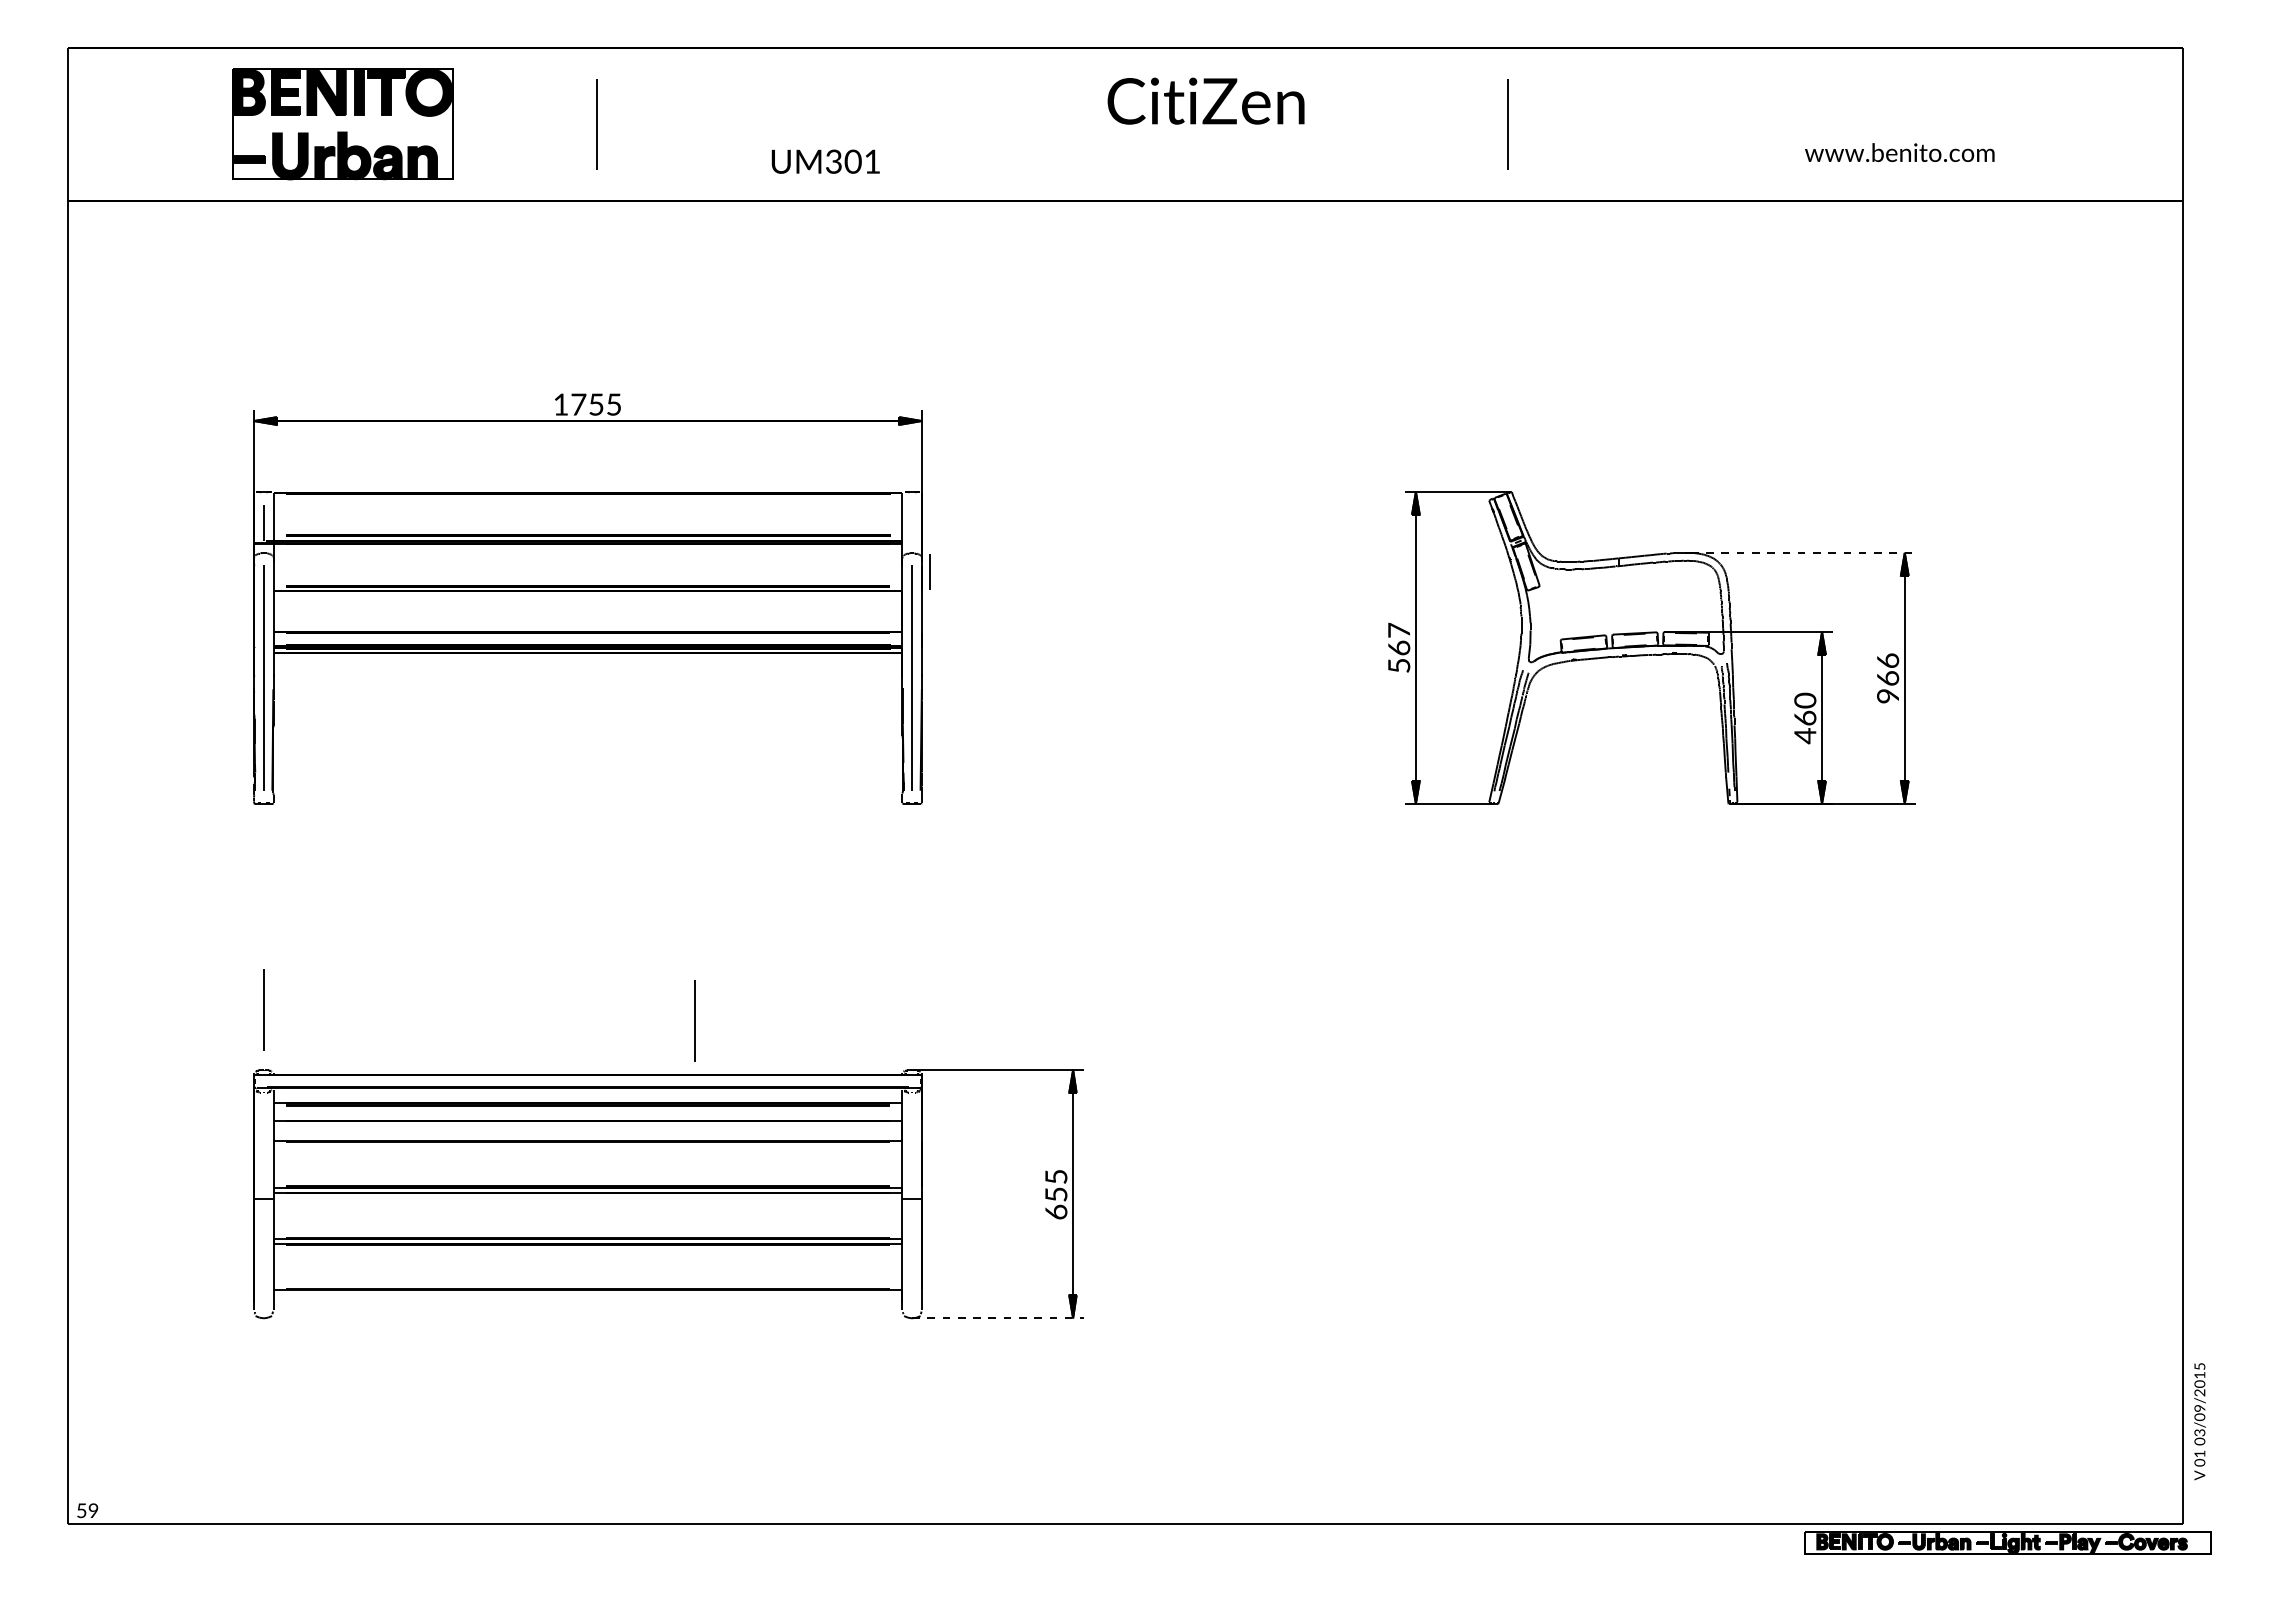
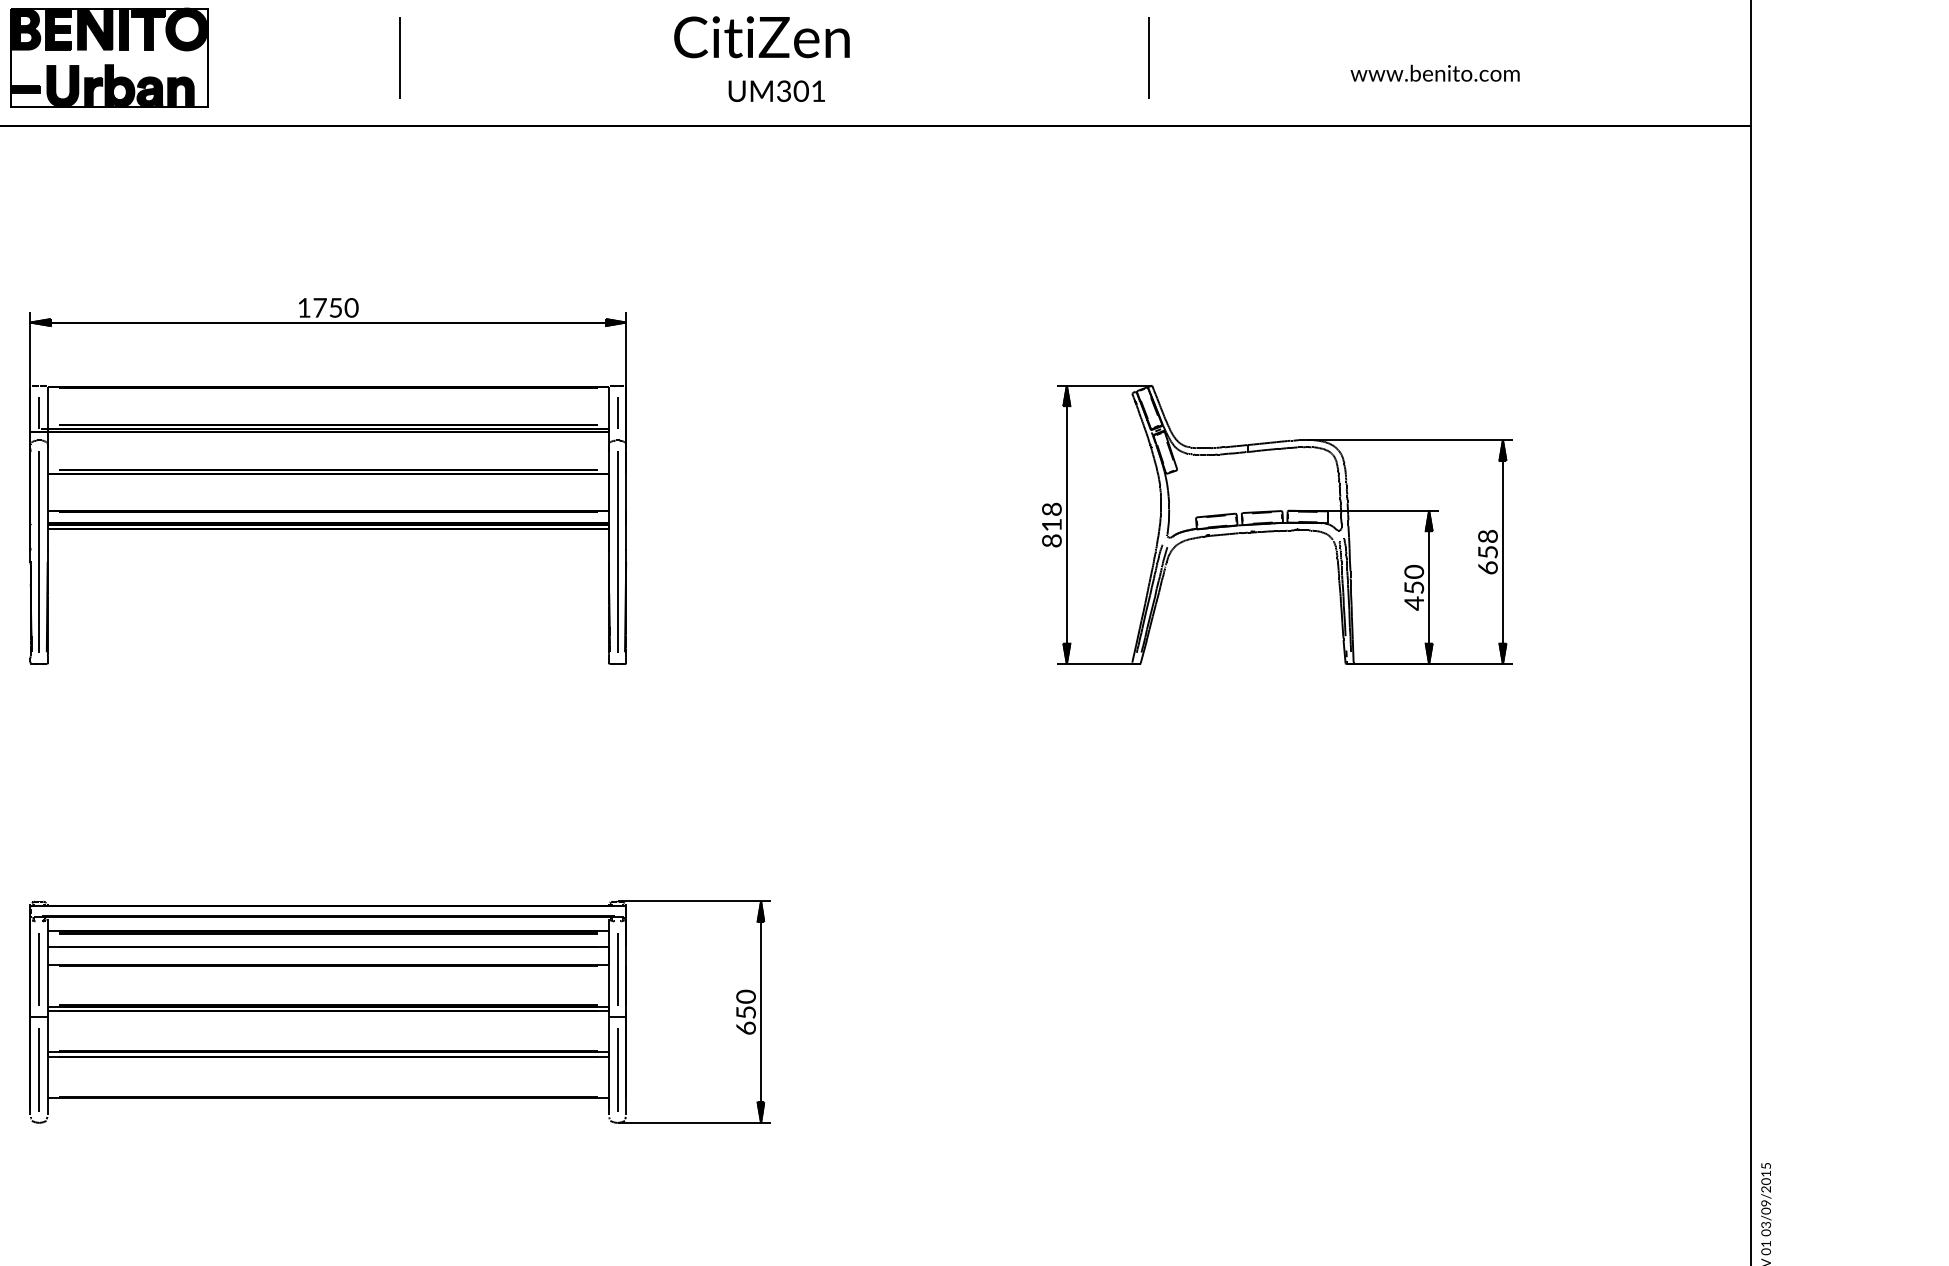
text: (1205, 100) -> (761, 36), moved
line: (596, 124) -> (399, 58), moved
text: (1899, 152) -> (1434, 73), moved
text: (825, 161) -> (776, 91), moved
text: (613, 404) -> (351, 307), 1755 -> 1750
line: (1803, 552) -> (1412, 439), dashed -> solid
line: (929, 571) -> (616, 413), moved
text: (1399, 647) -> (1052, 524), 567 -> 818
text: (1888, 678) -> (1488, 552), 966 -> 658
text: (1805, 717) -> (1414, 586), 460 -> 450
line: (263, 1009) -> (38, 968), moved
line: (694, 1020) -> (616, 968), moved
text: (1056, 1176) -> (746, 996), 655 -> 650
line: (263, 1258) -> (38, 1069), added
line: (911, 1258) -> (616, 1069), added
line: (998, 1318) -> (694, 1123), dashed -> solid

